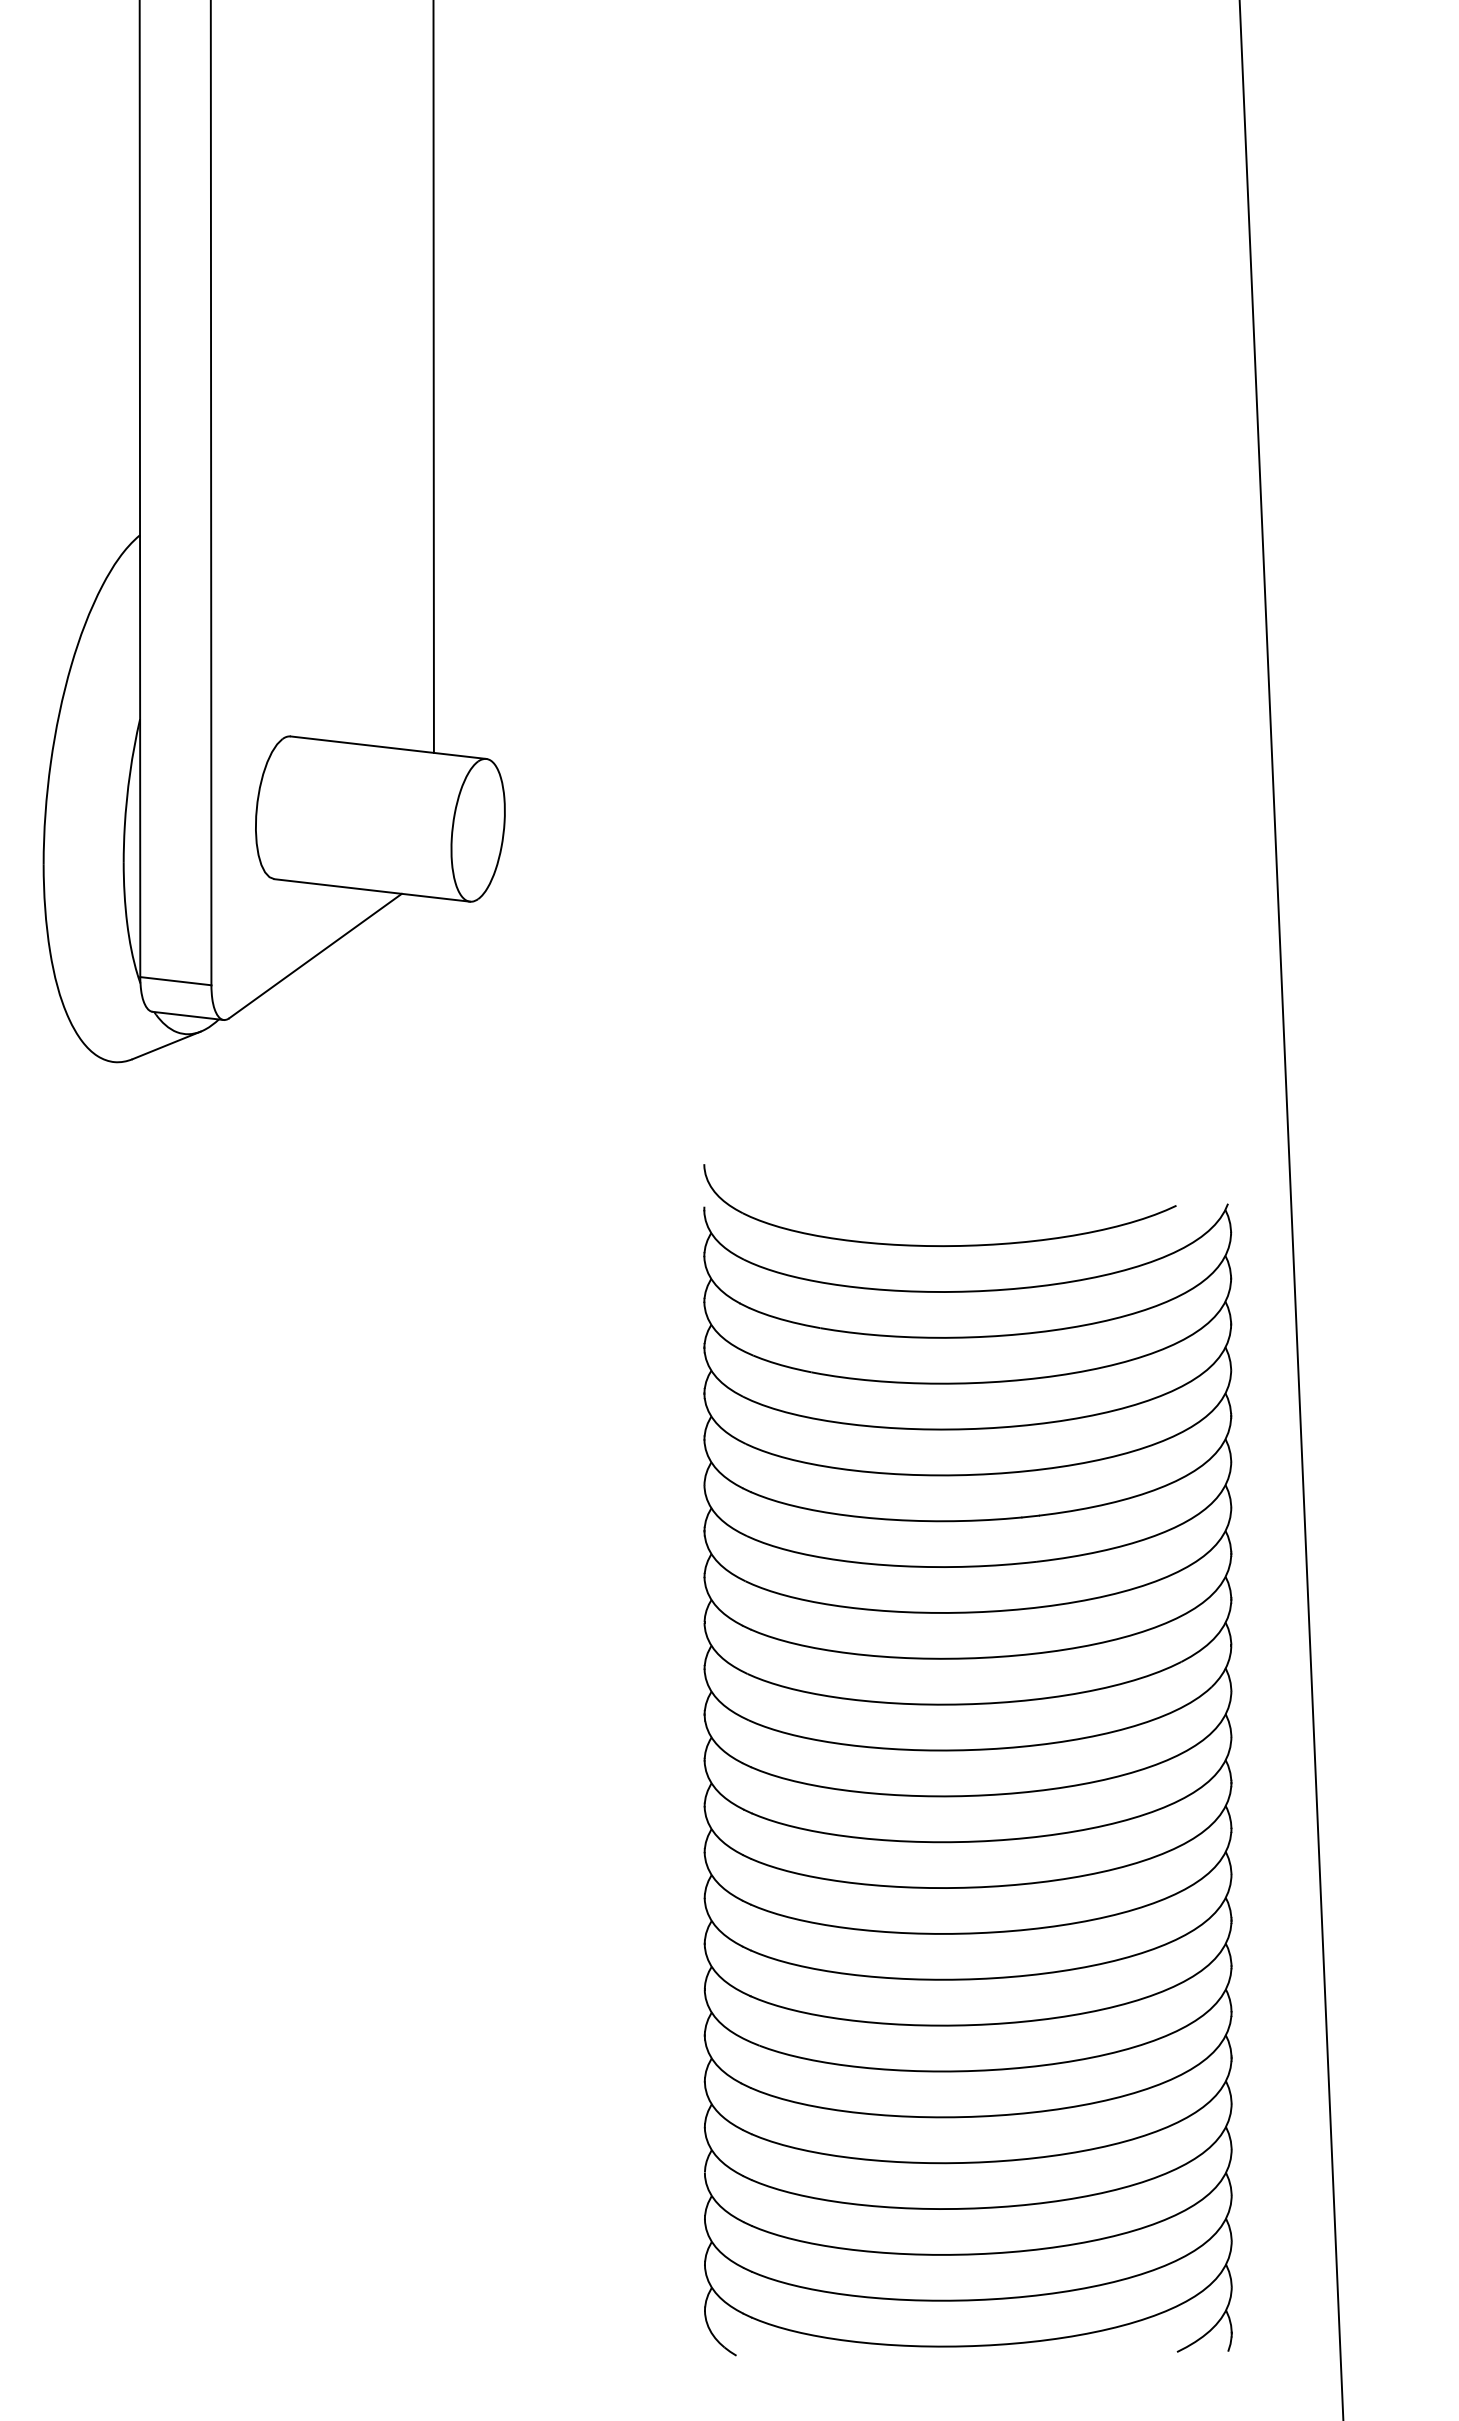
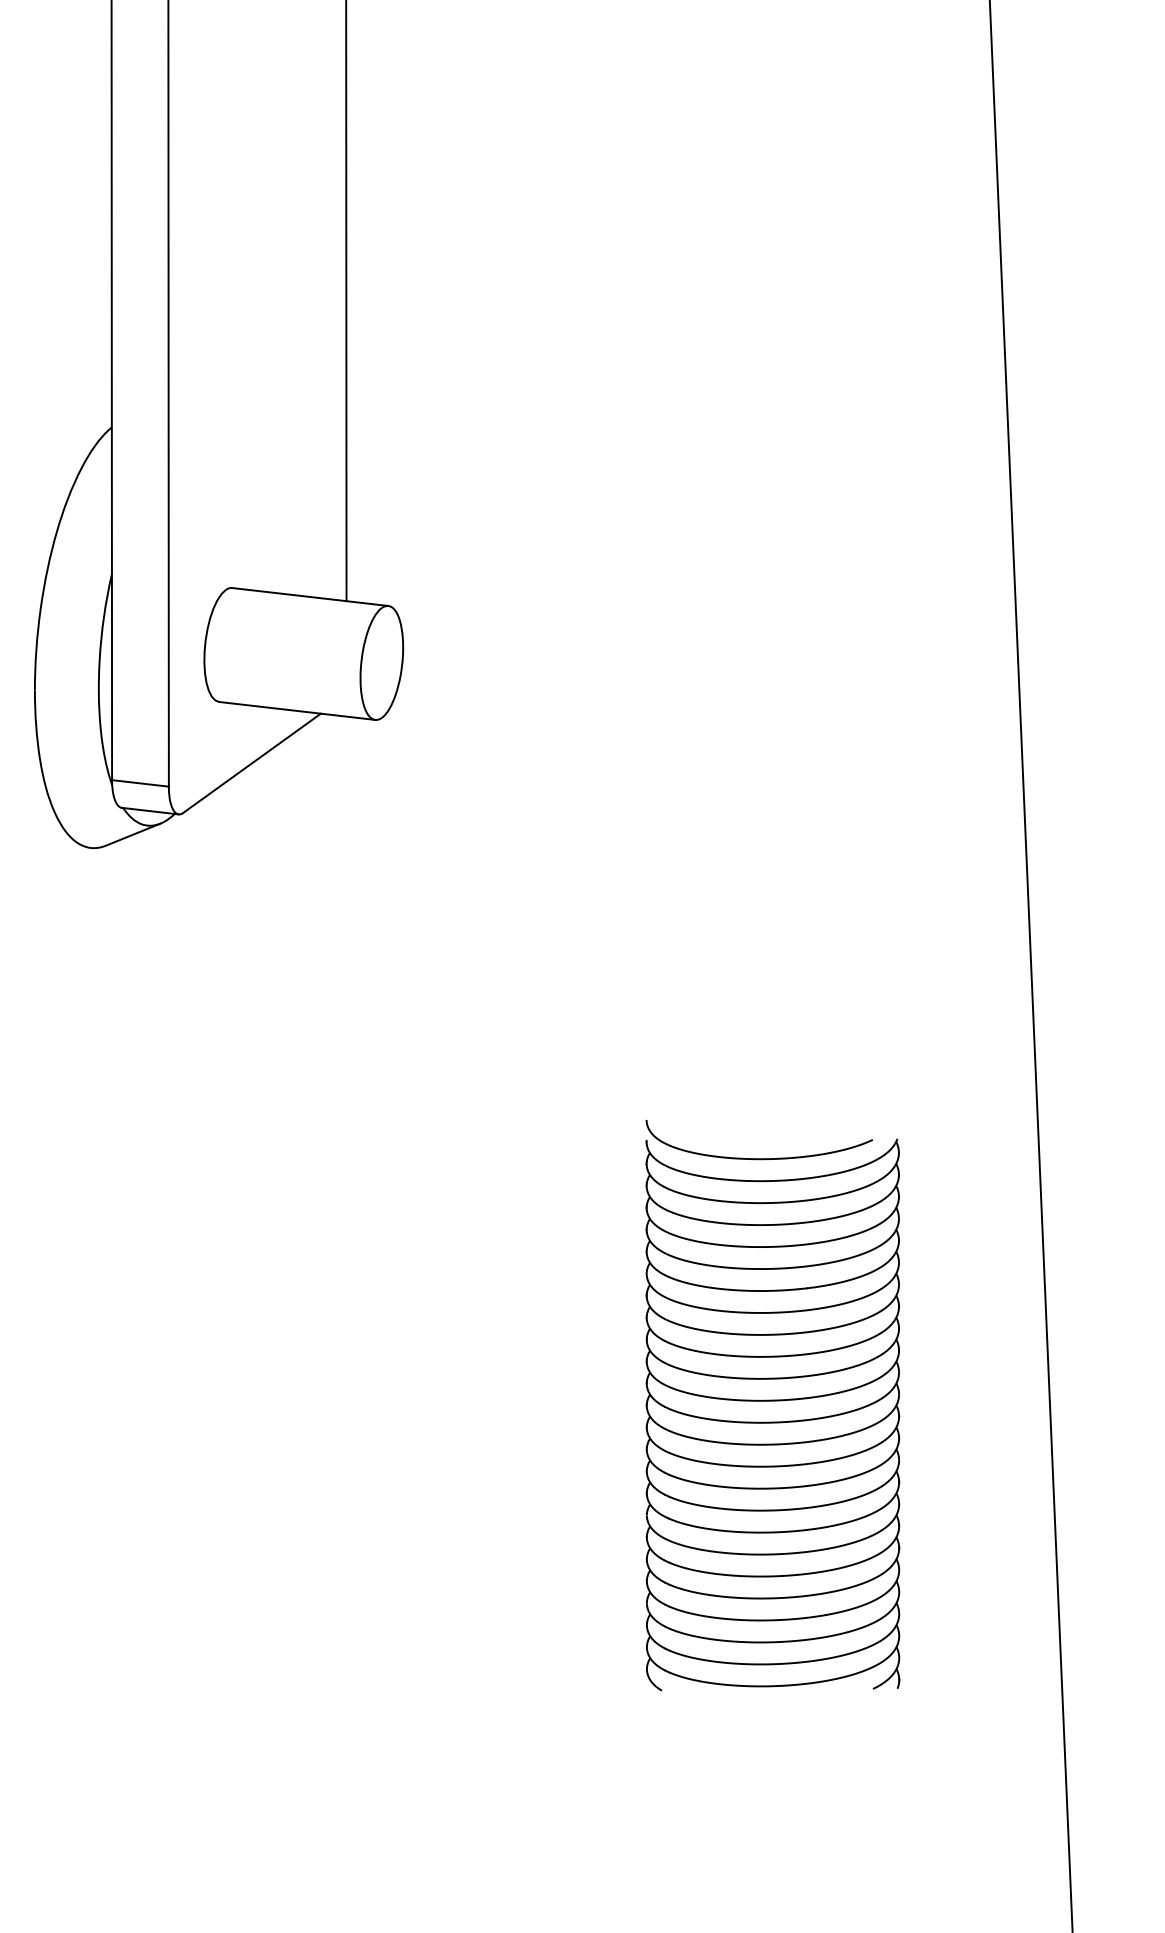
part: (967, 1760) -> (772, 1405), size x0.6

